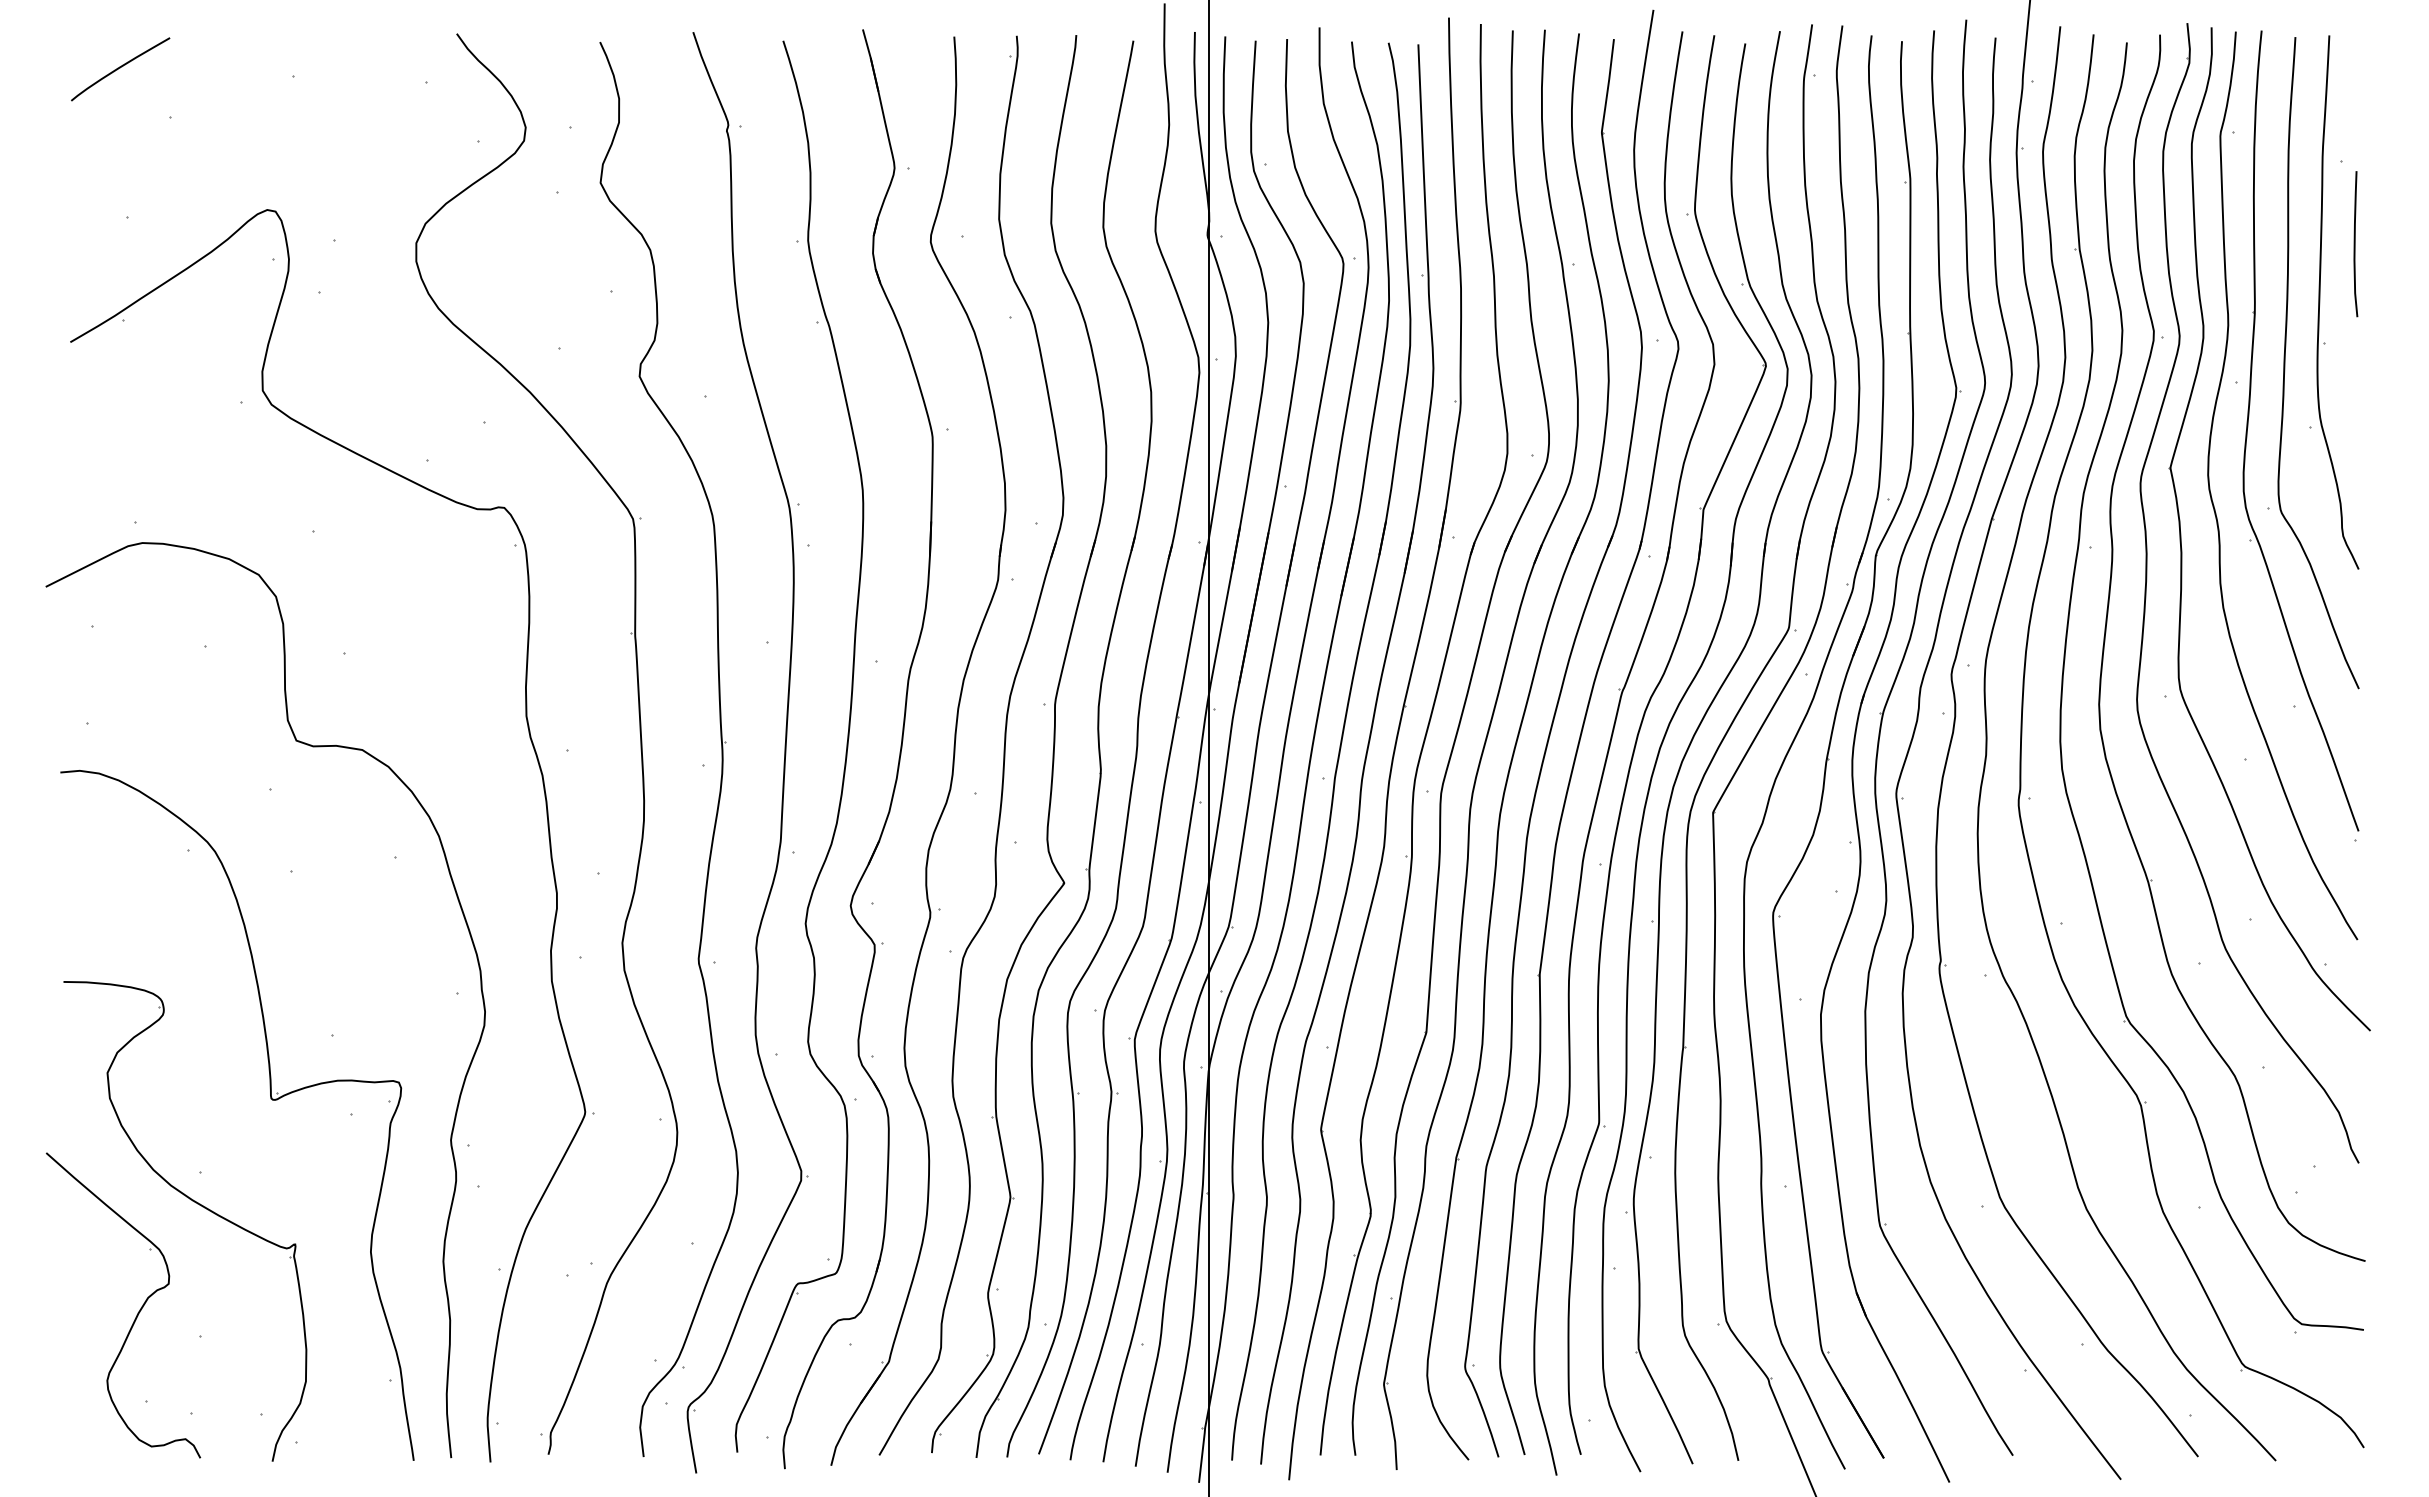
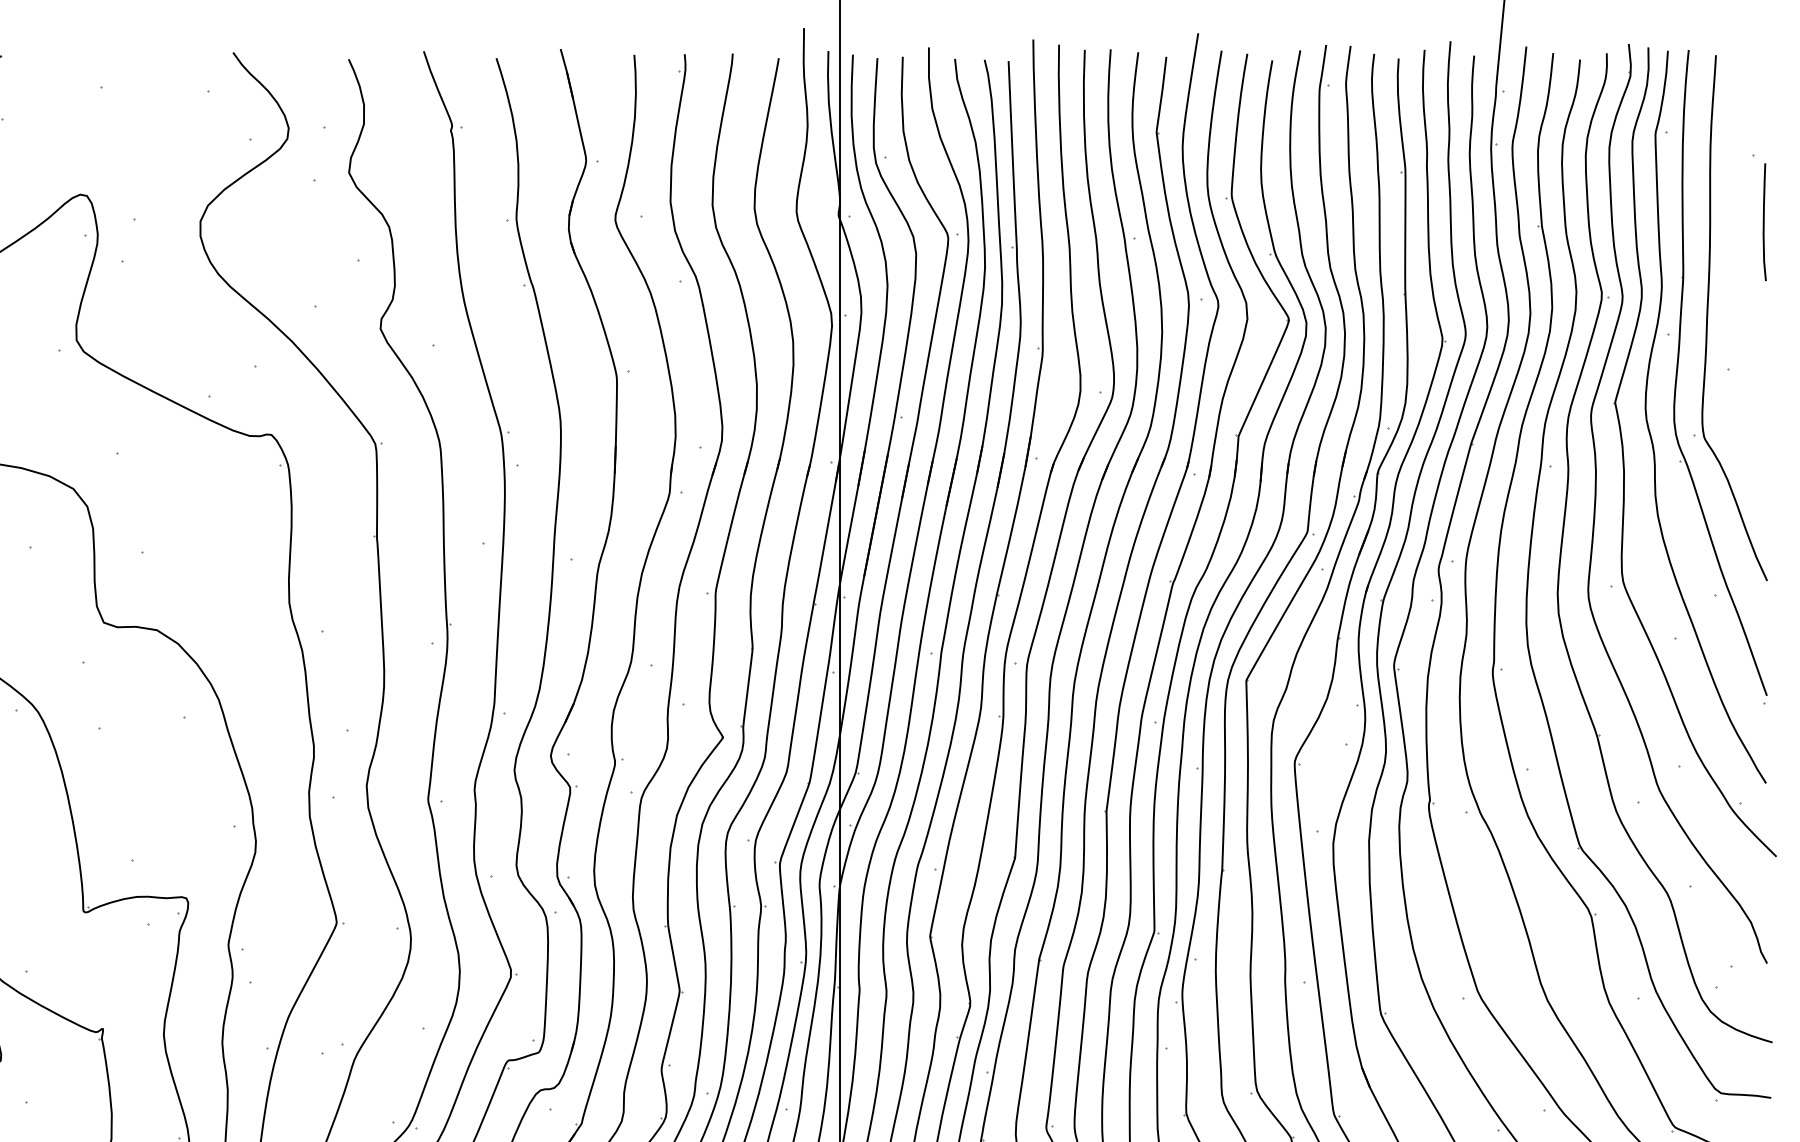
part: (2320, 302) -> (1736, 269), removed

